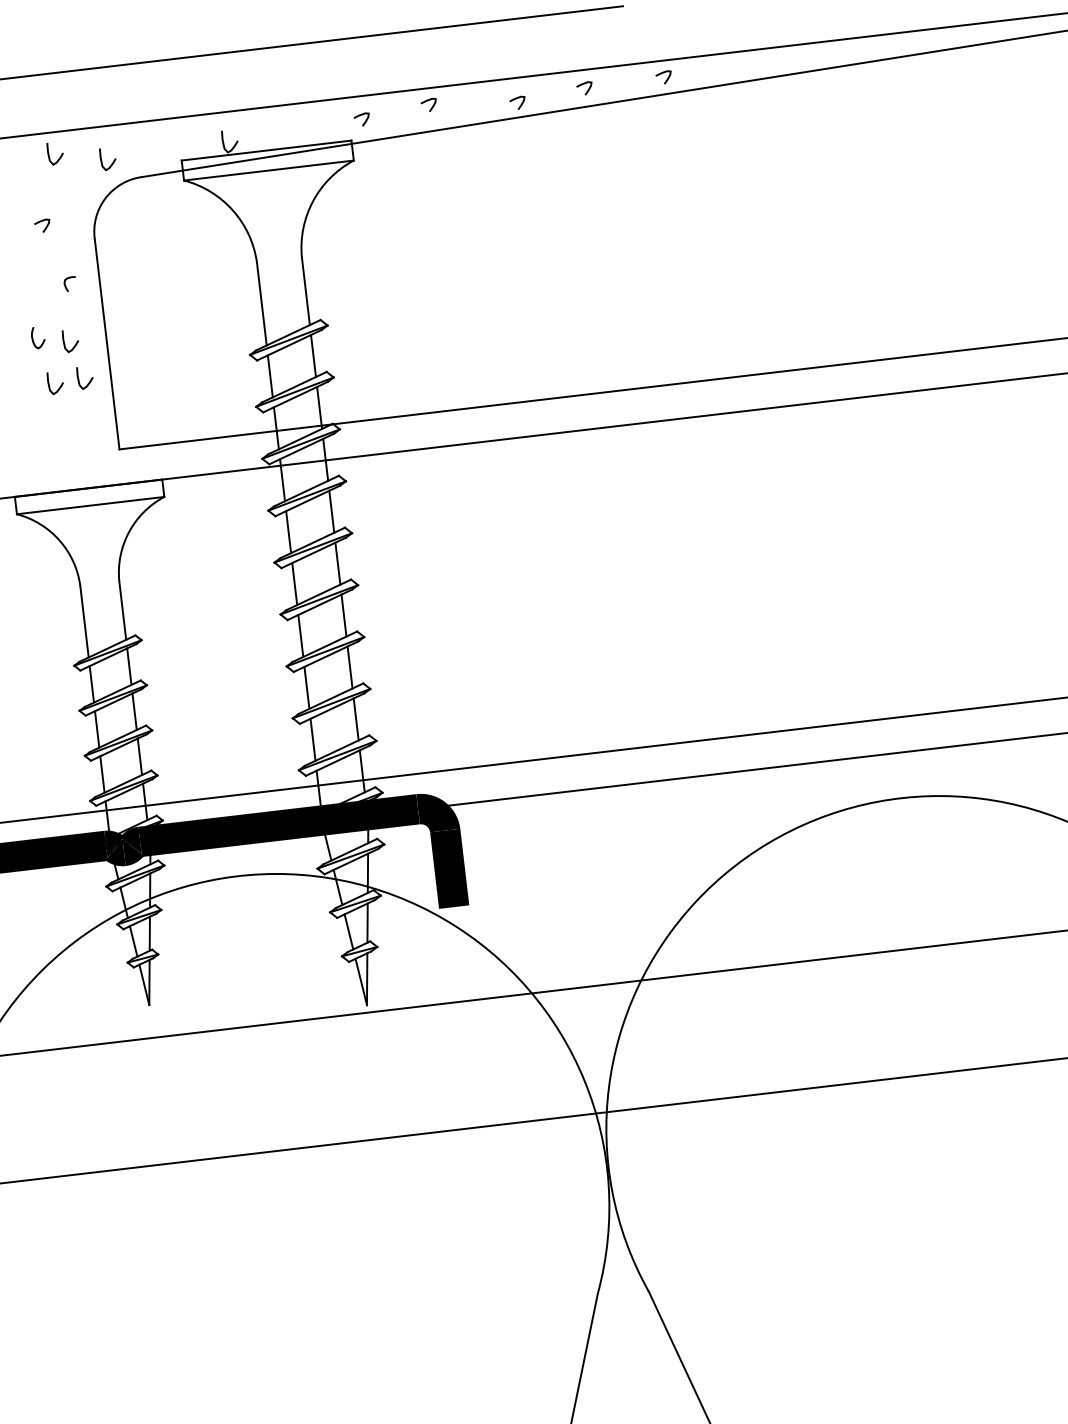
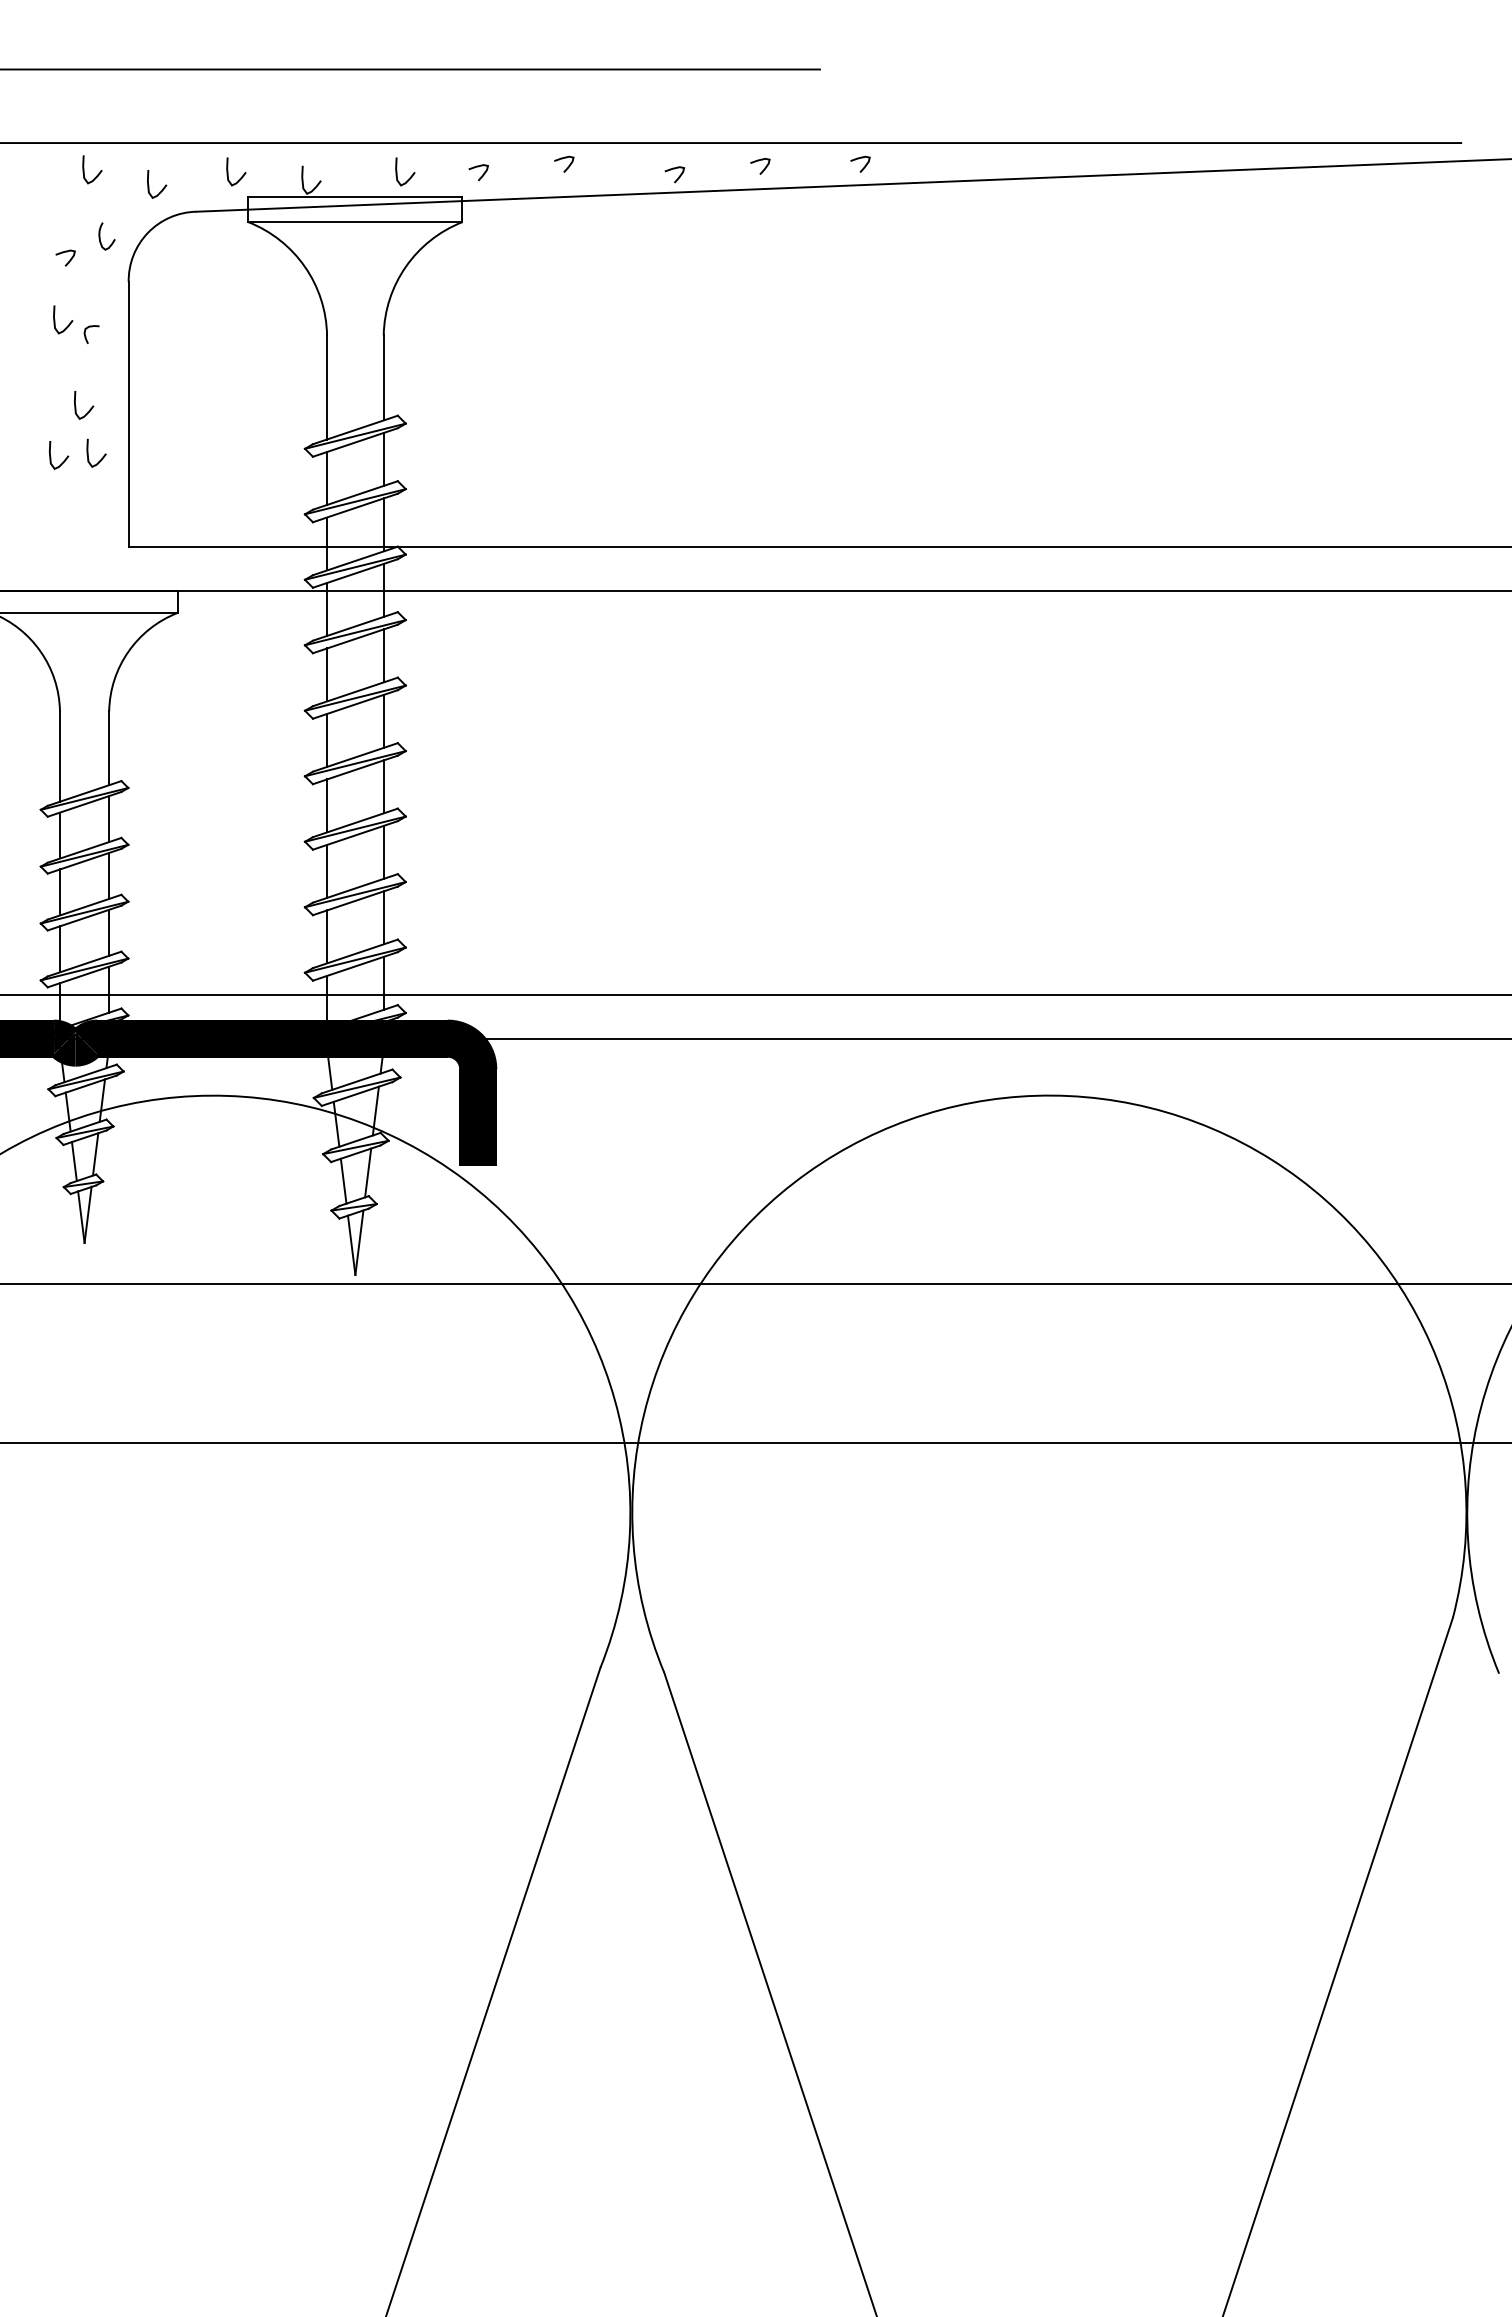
curve: (308, 129) -> (410, 176), added
curve: (174, 144) -> (241, 176), added
curve: (51, 278) -> (68, 324), added
curve: (33, 338) -> (100, 236), moved

